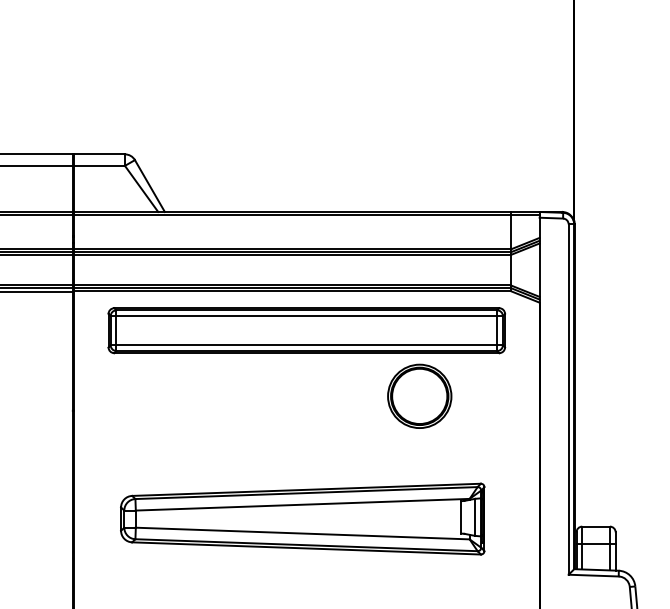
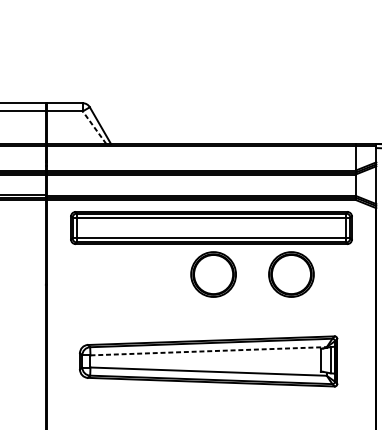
line: (141, 188) -> (94, 127), solid -> dashed
part: (309, 395) -> (213, 273), added
line: (303, 504) -> (209, 351), solid -> dashed

